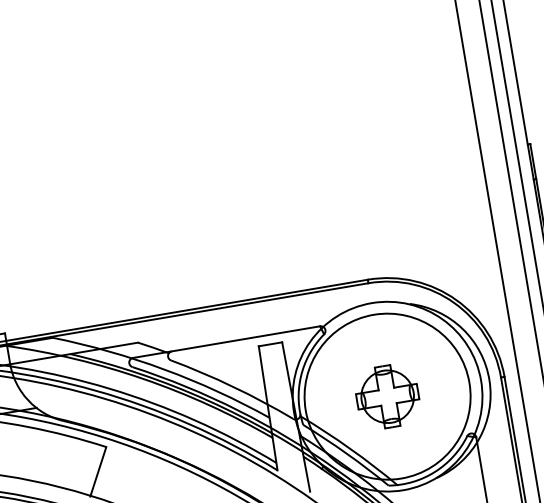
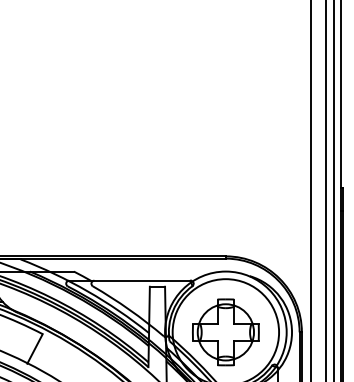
part: (387, 396) -> (225, 332), size x1.67

